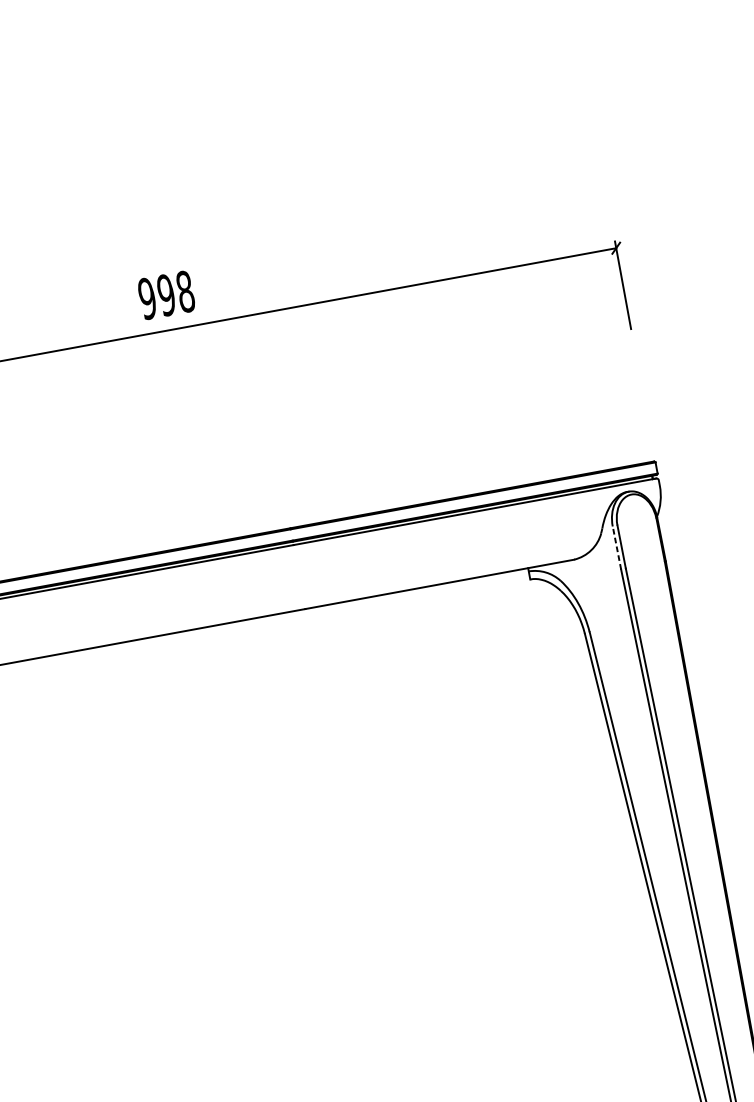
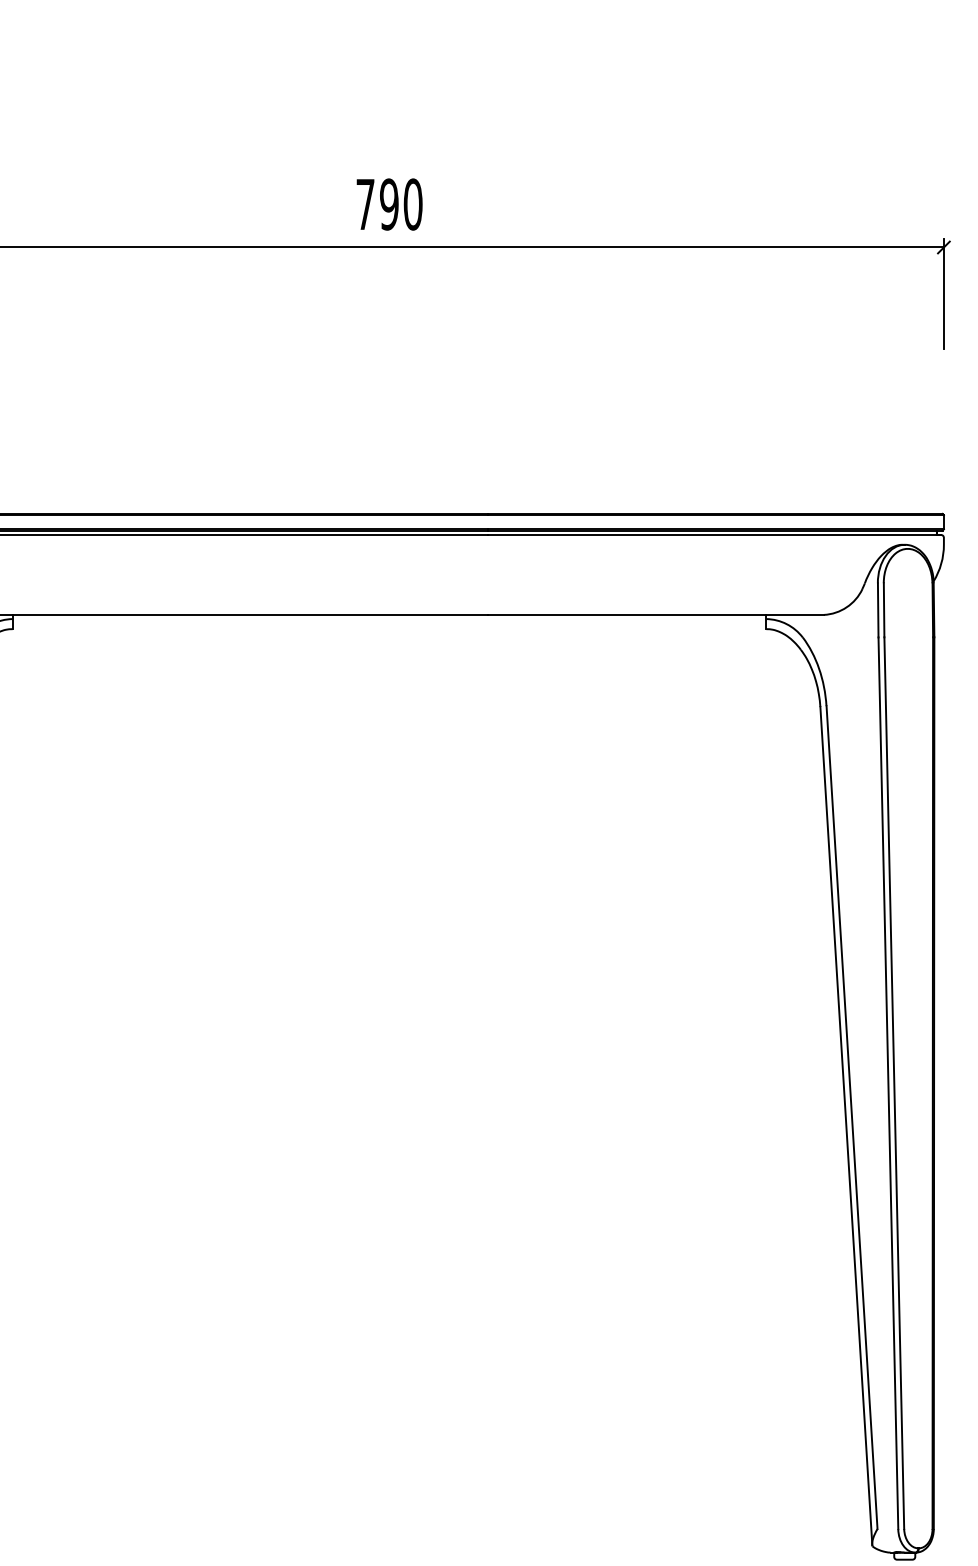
text: (166, 295) -> (389, 204), 998 -> 790
line: (617, 547) -> (878, 609), dashed -> solid

